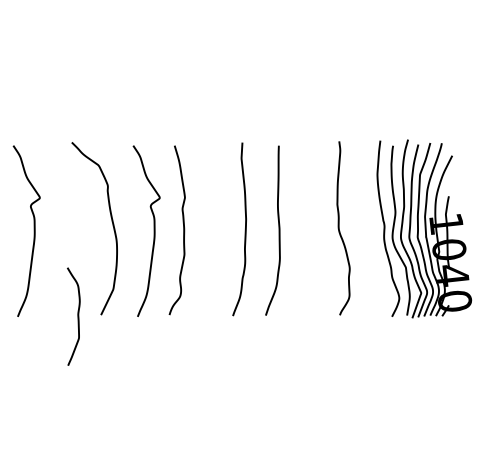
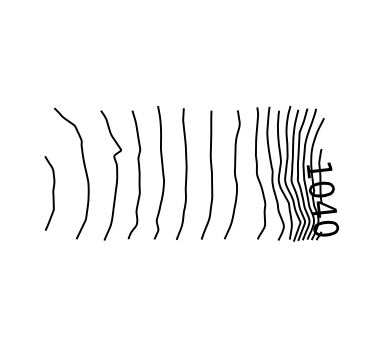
curve: (214, 227) -> (162, 172), added
part: (423, 228) -> (302, 173), moved
curve: (309, 229) -> (234, 174), added
curve: (33, 231) -> (25, 175), removed
curve: (77, 316) -> (52, 193), moved

